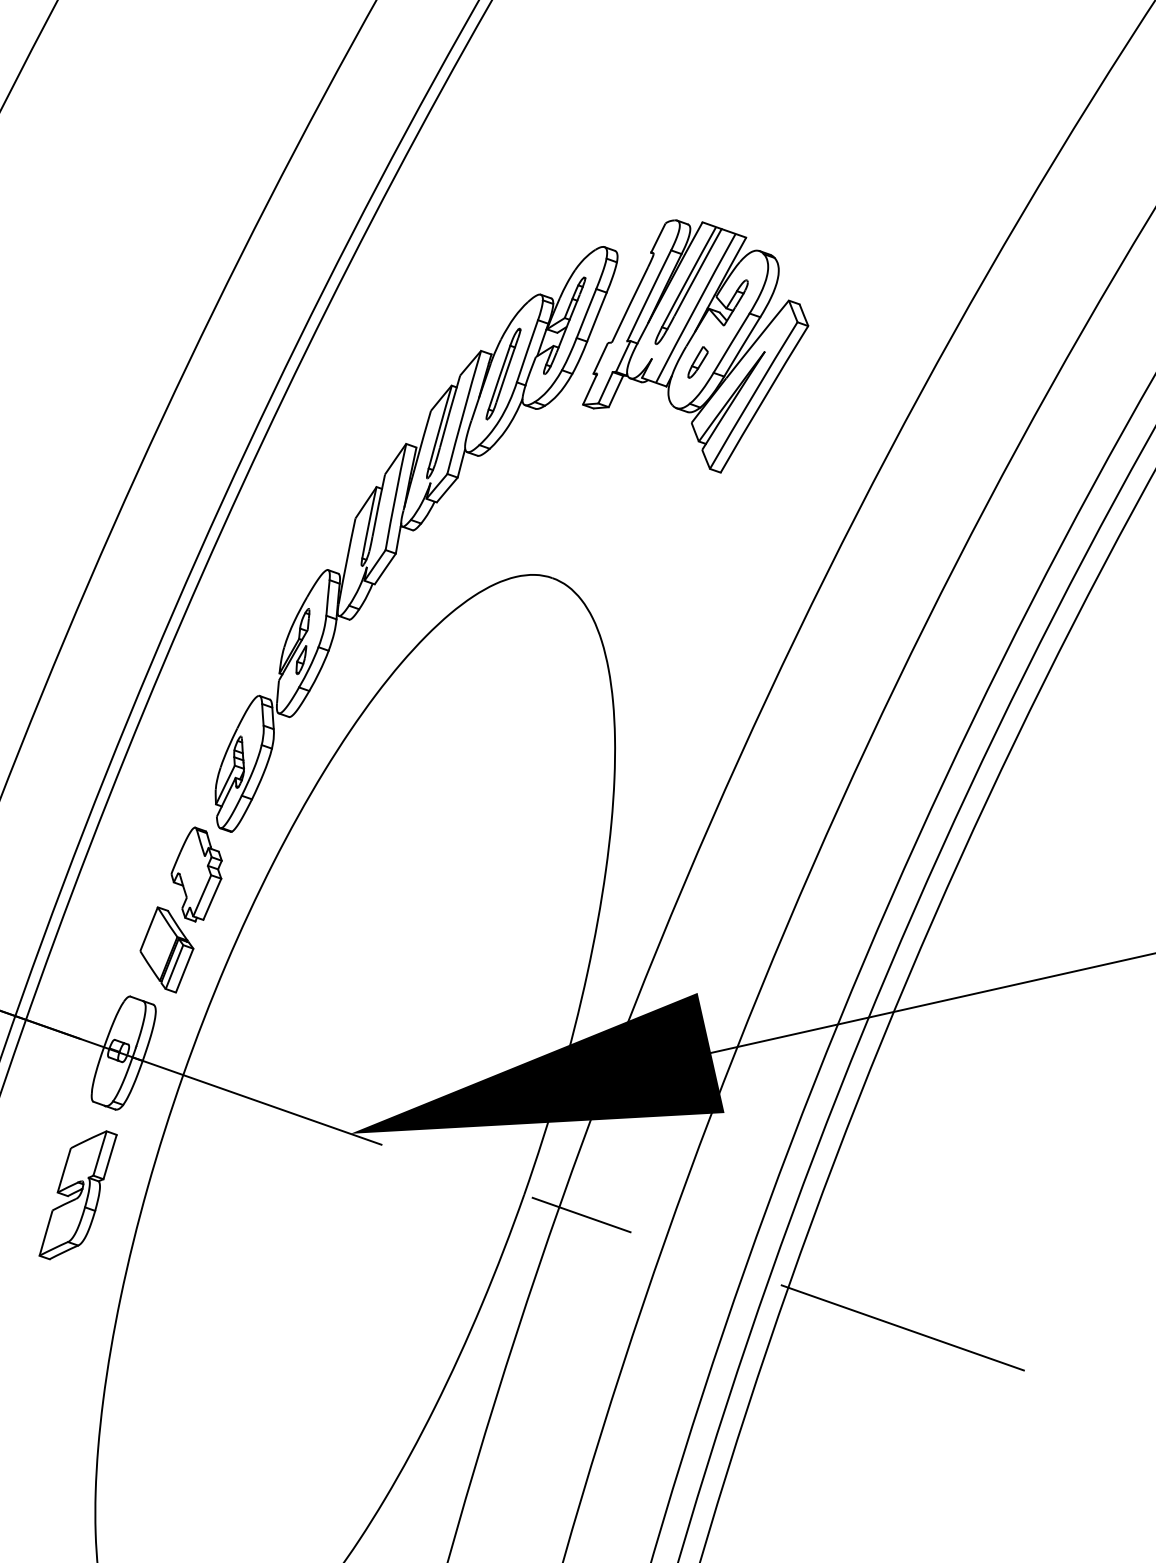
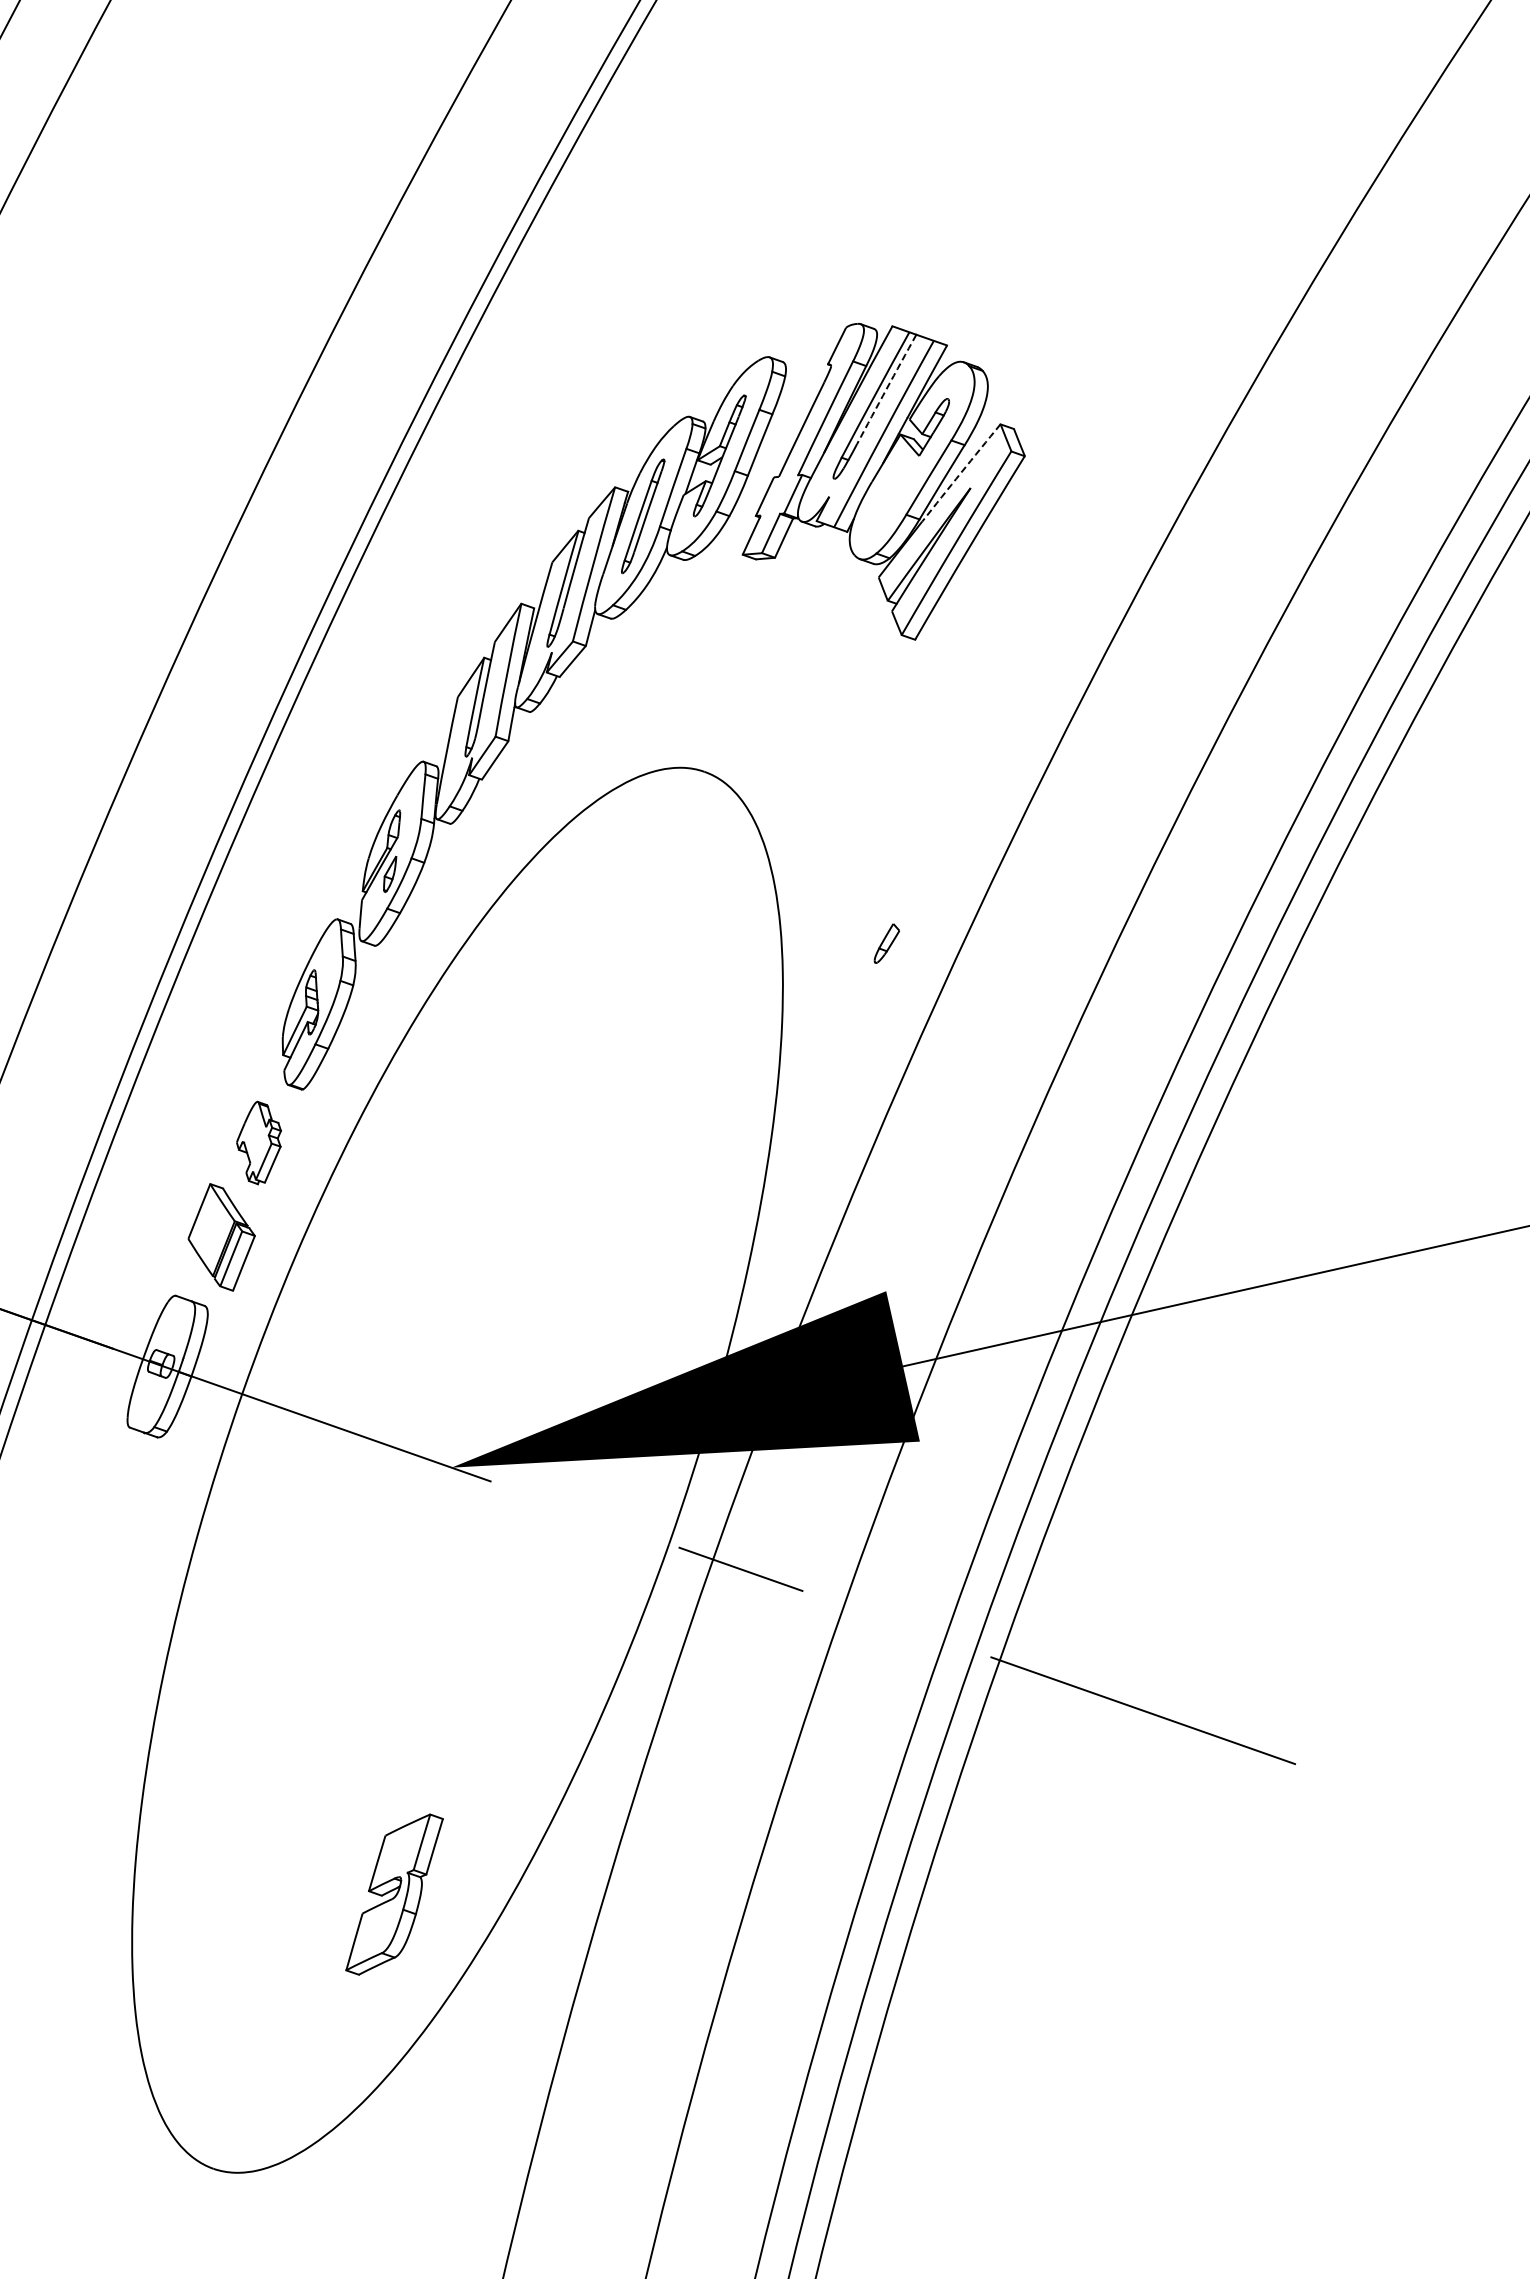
arc: (697, 272) -> (886, 389), solid -> dashed
arc: (757, 339) -> (961, 472), solid -> dashed
part: (697, 362) -> (886, 943), moved
part: (196, 874) -> (258, 1142), size x0.7
part: (78, 1195) -> (394, 1894), moved

